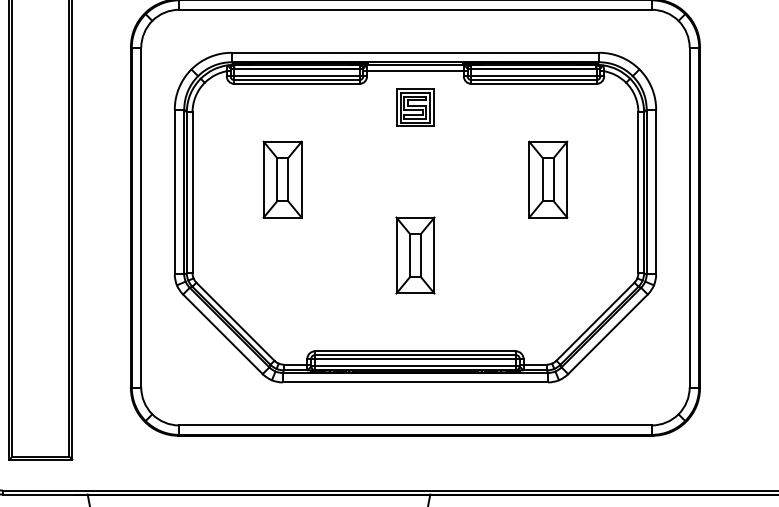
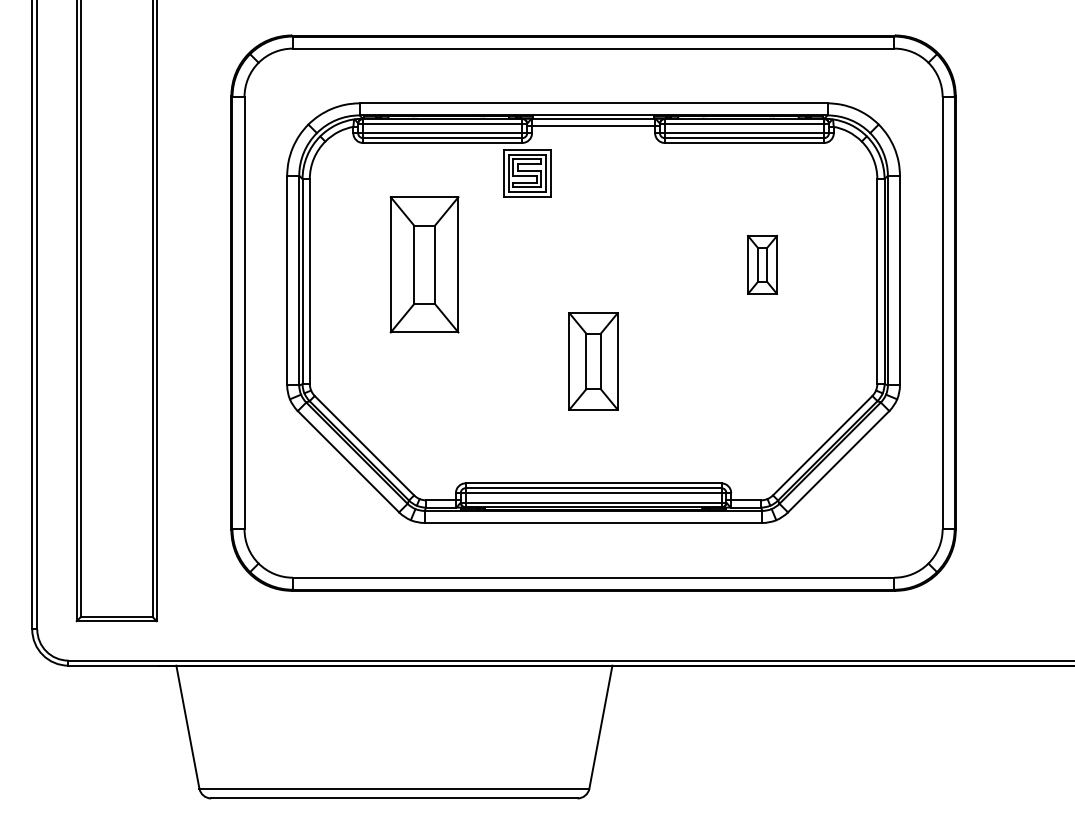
part: (415, 107) -> (527, 173), moved
part: (282, 179) -> (424, 264), size x1.4
part: (548, 179) -> (762, 264), size x0.6

